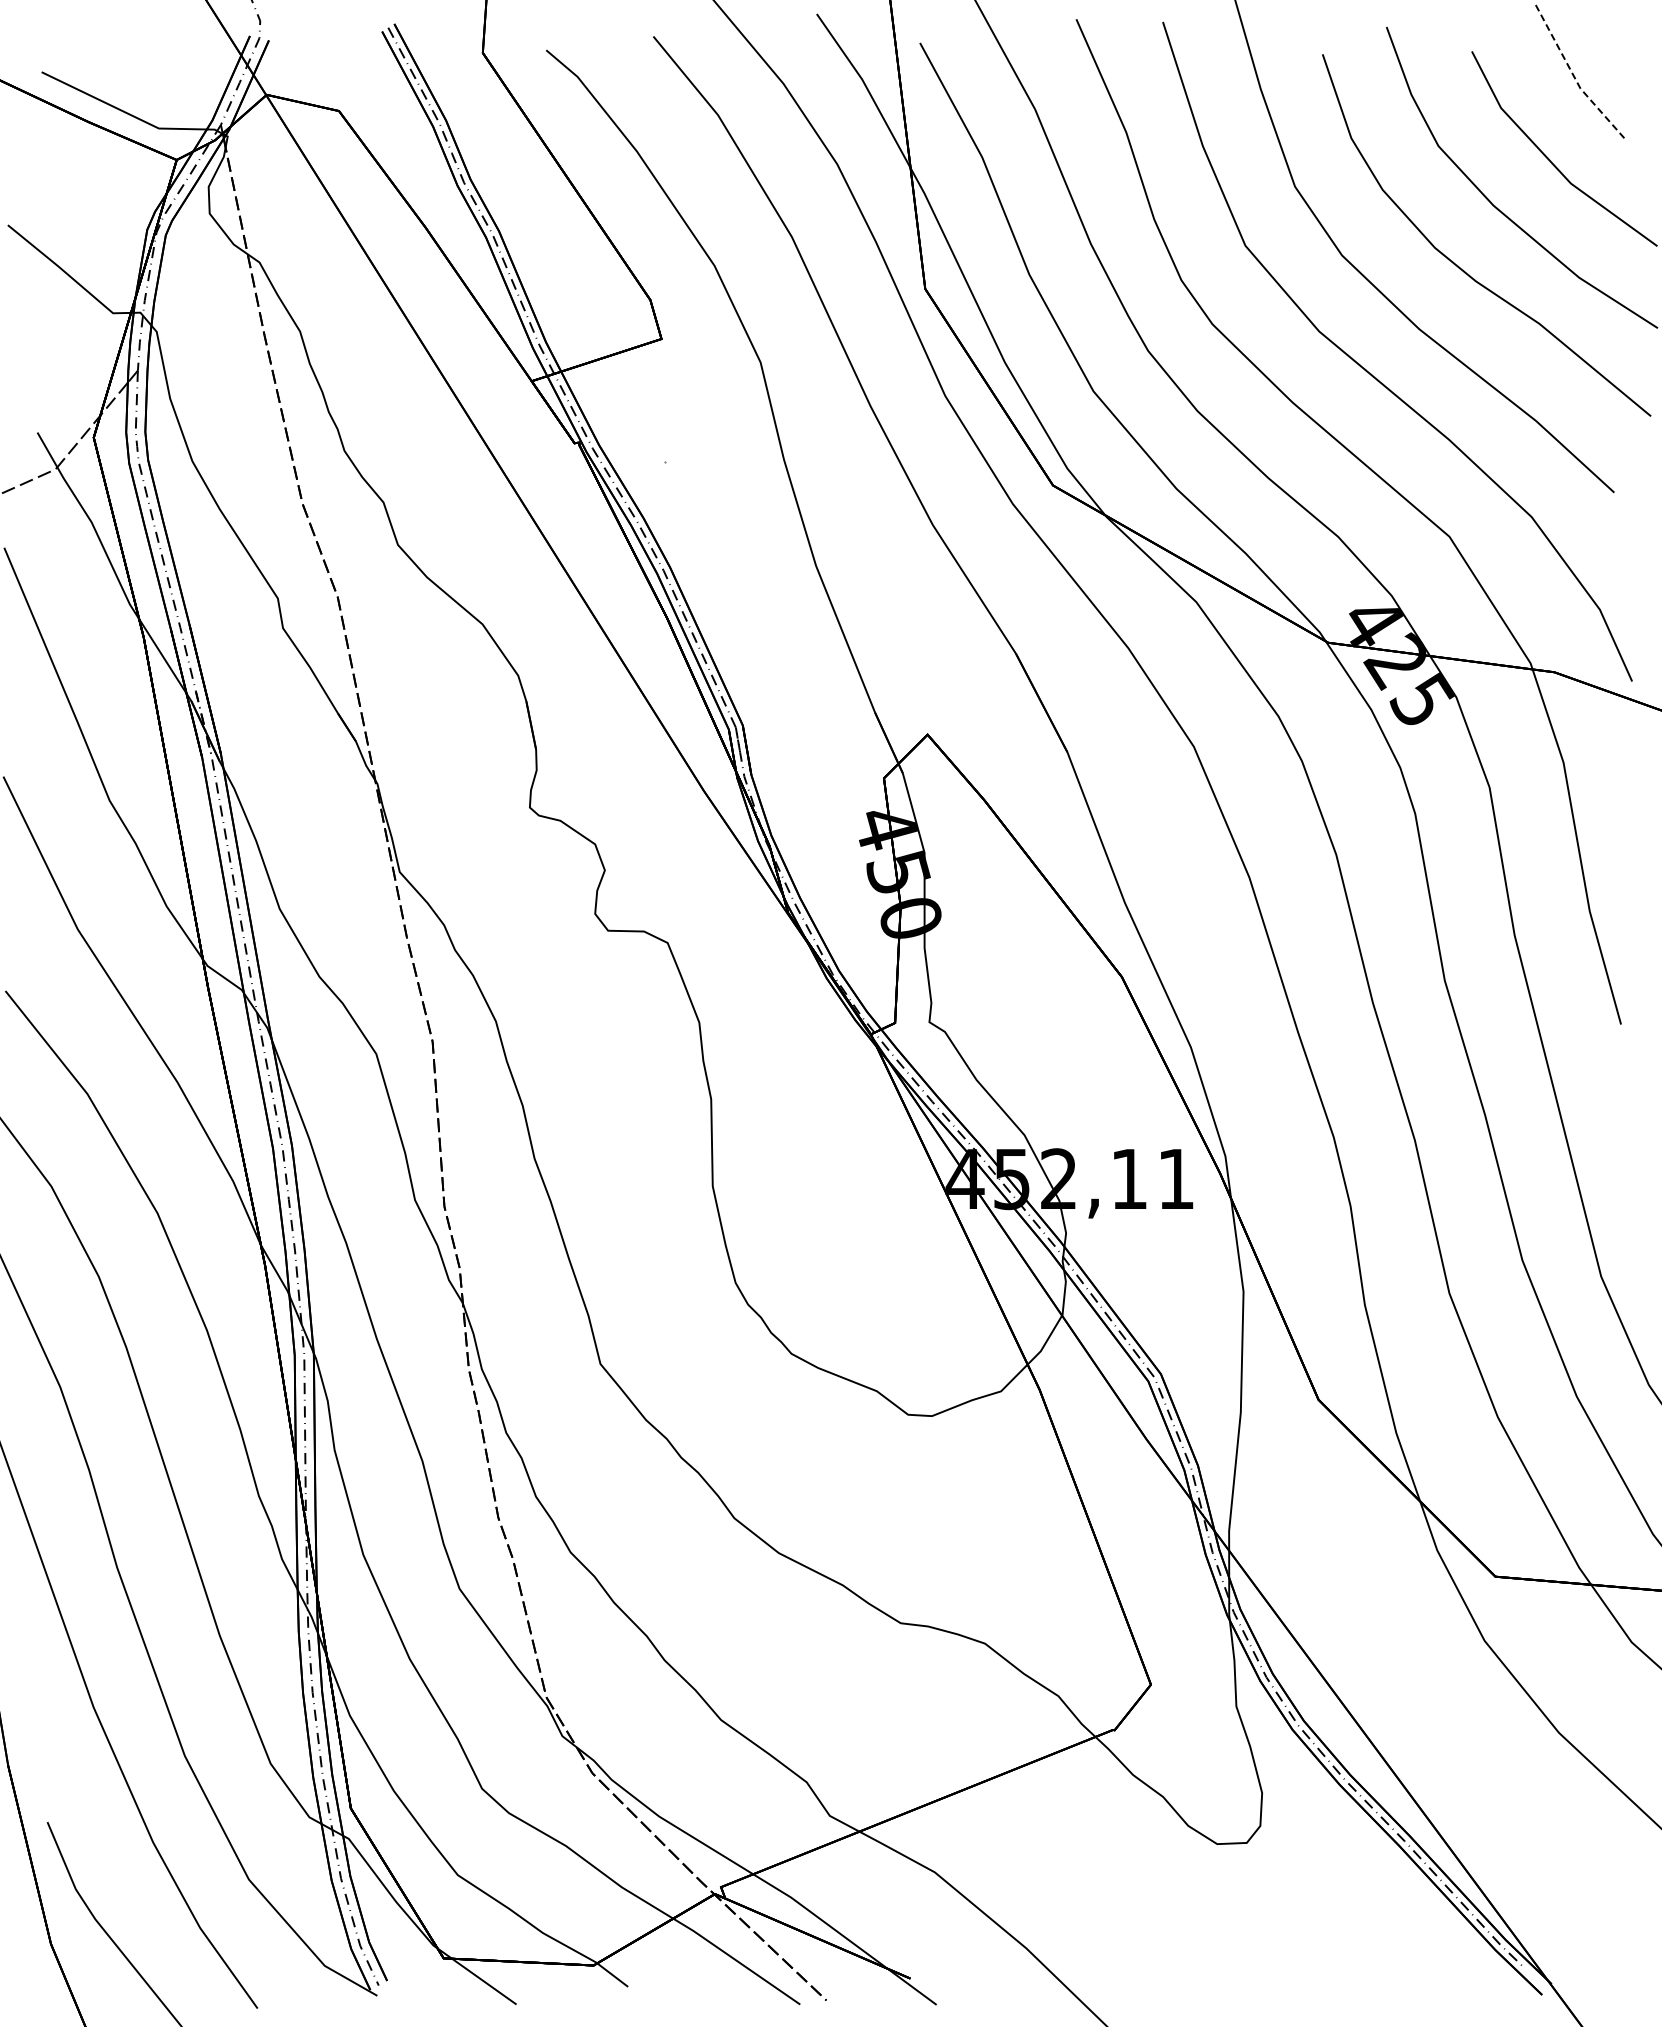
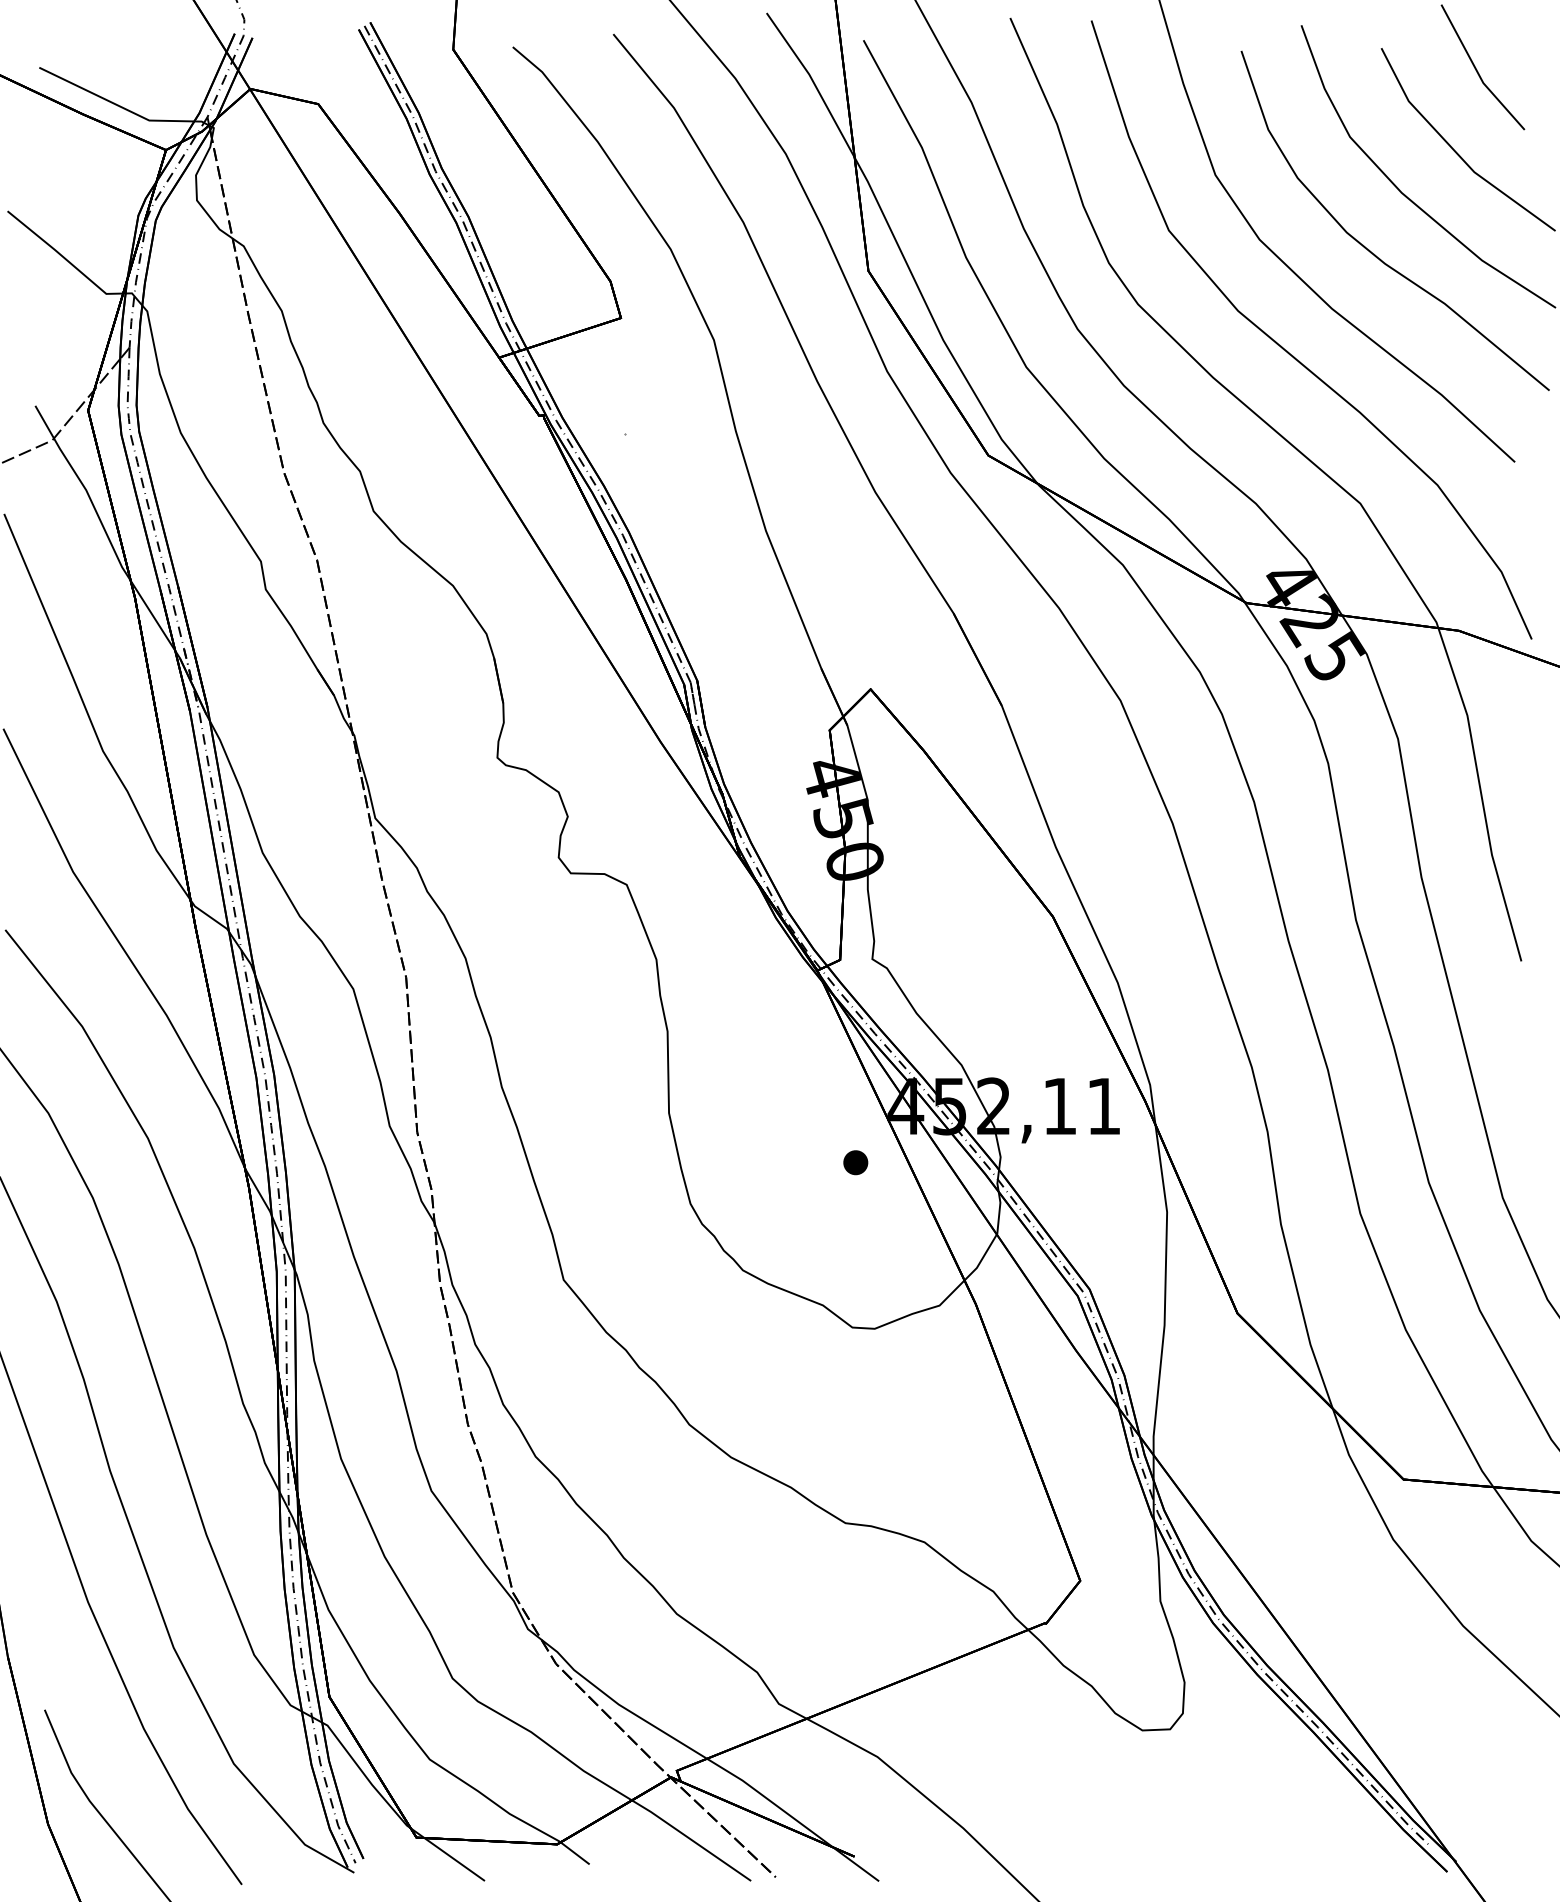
line: (1574, 77) -> (1477, 72), dashed -> solid
part: (911, 1238) -> (855, 1162), added

